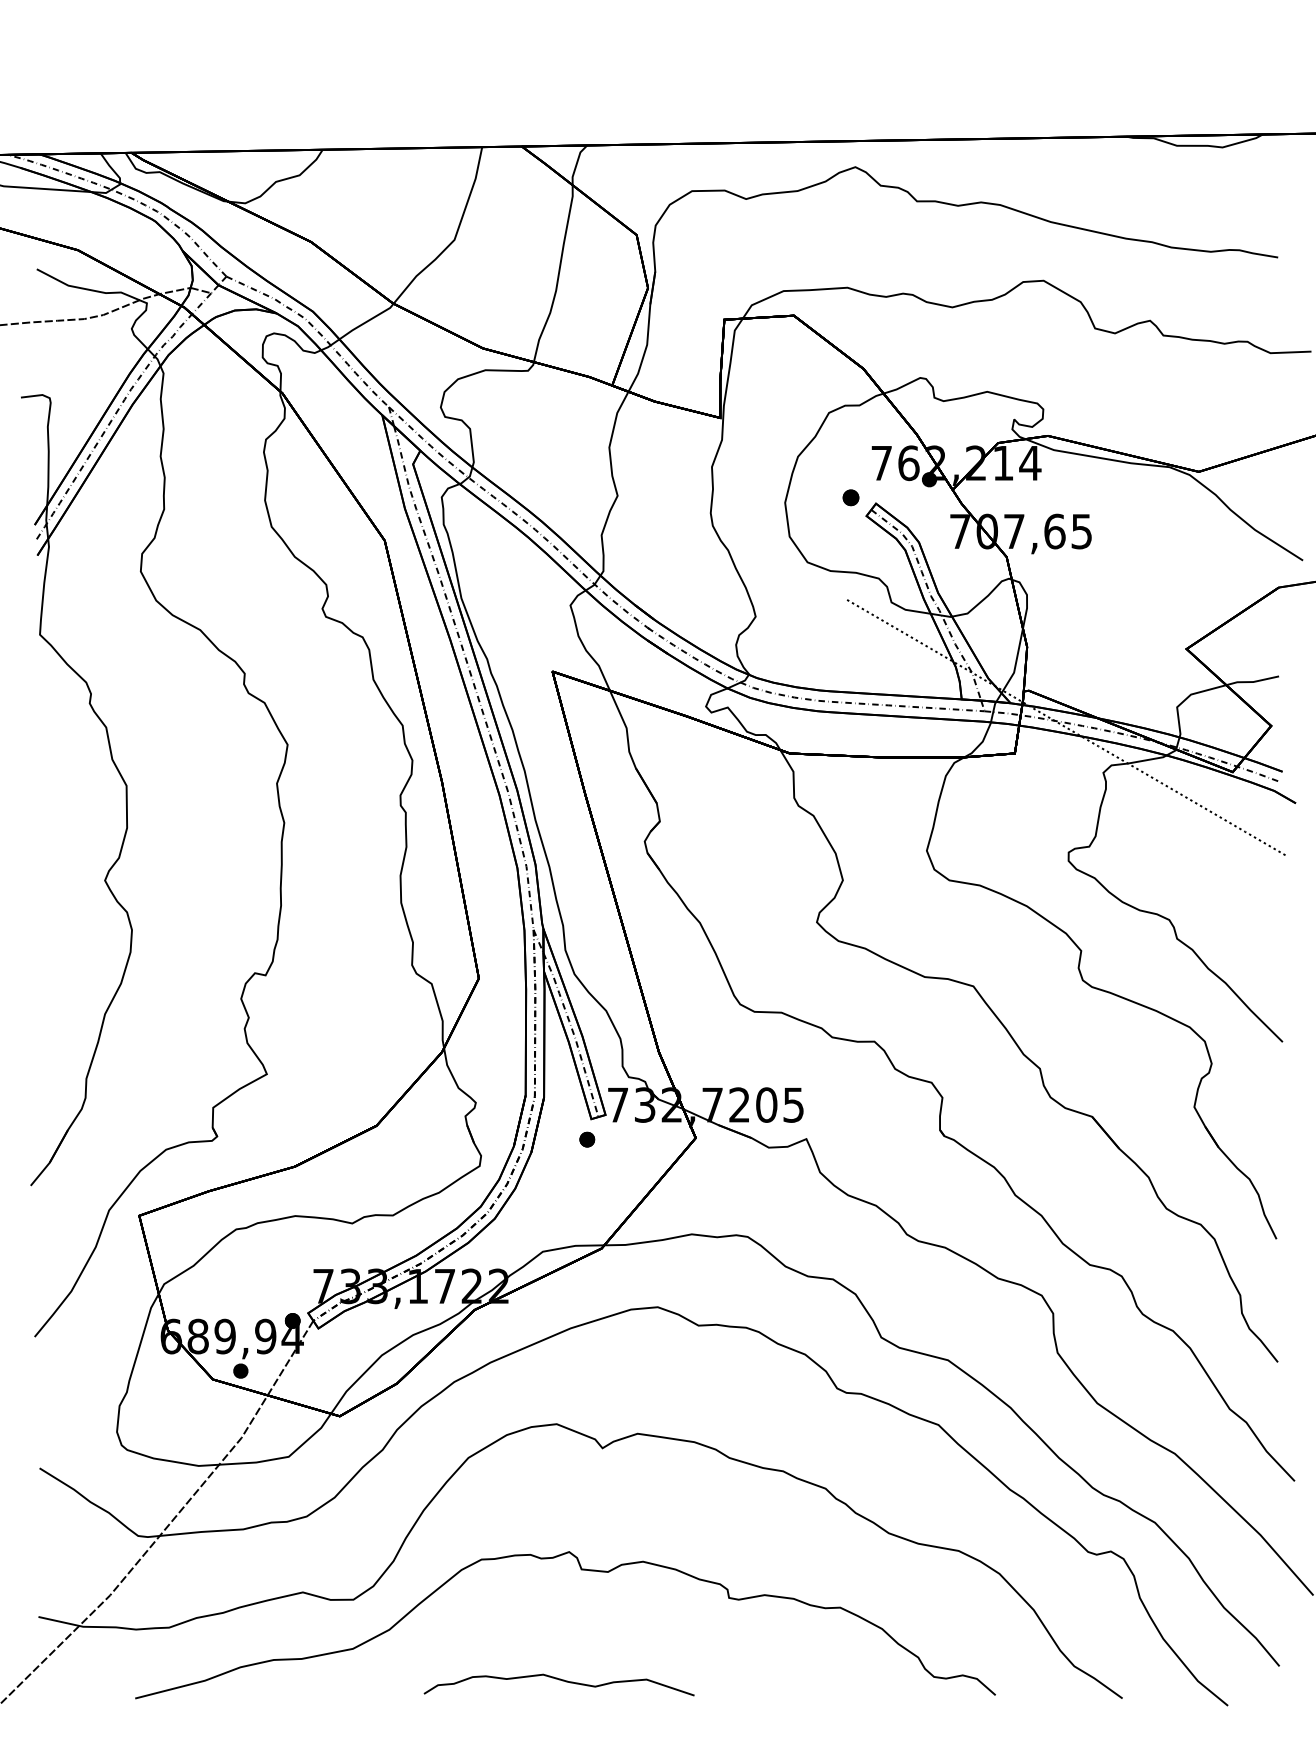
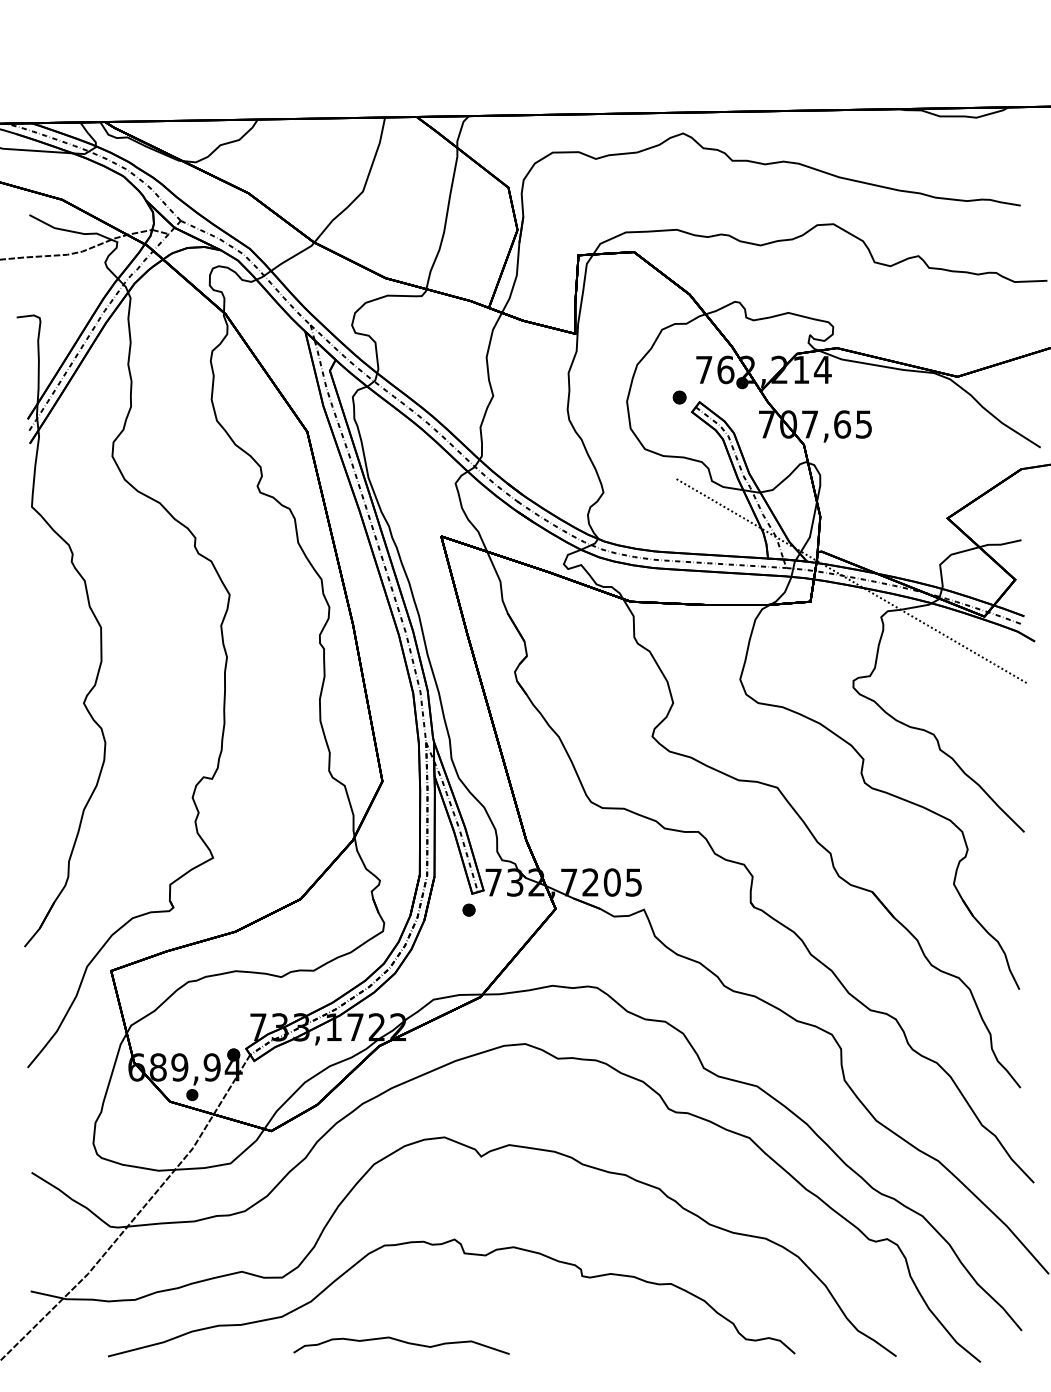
curve: (560, 1680) -> (402, 1342), moved

